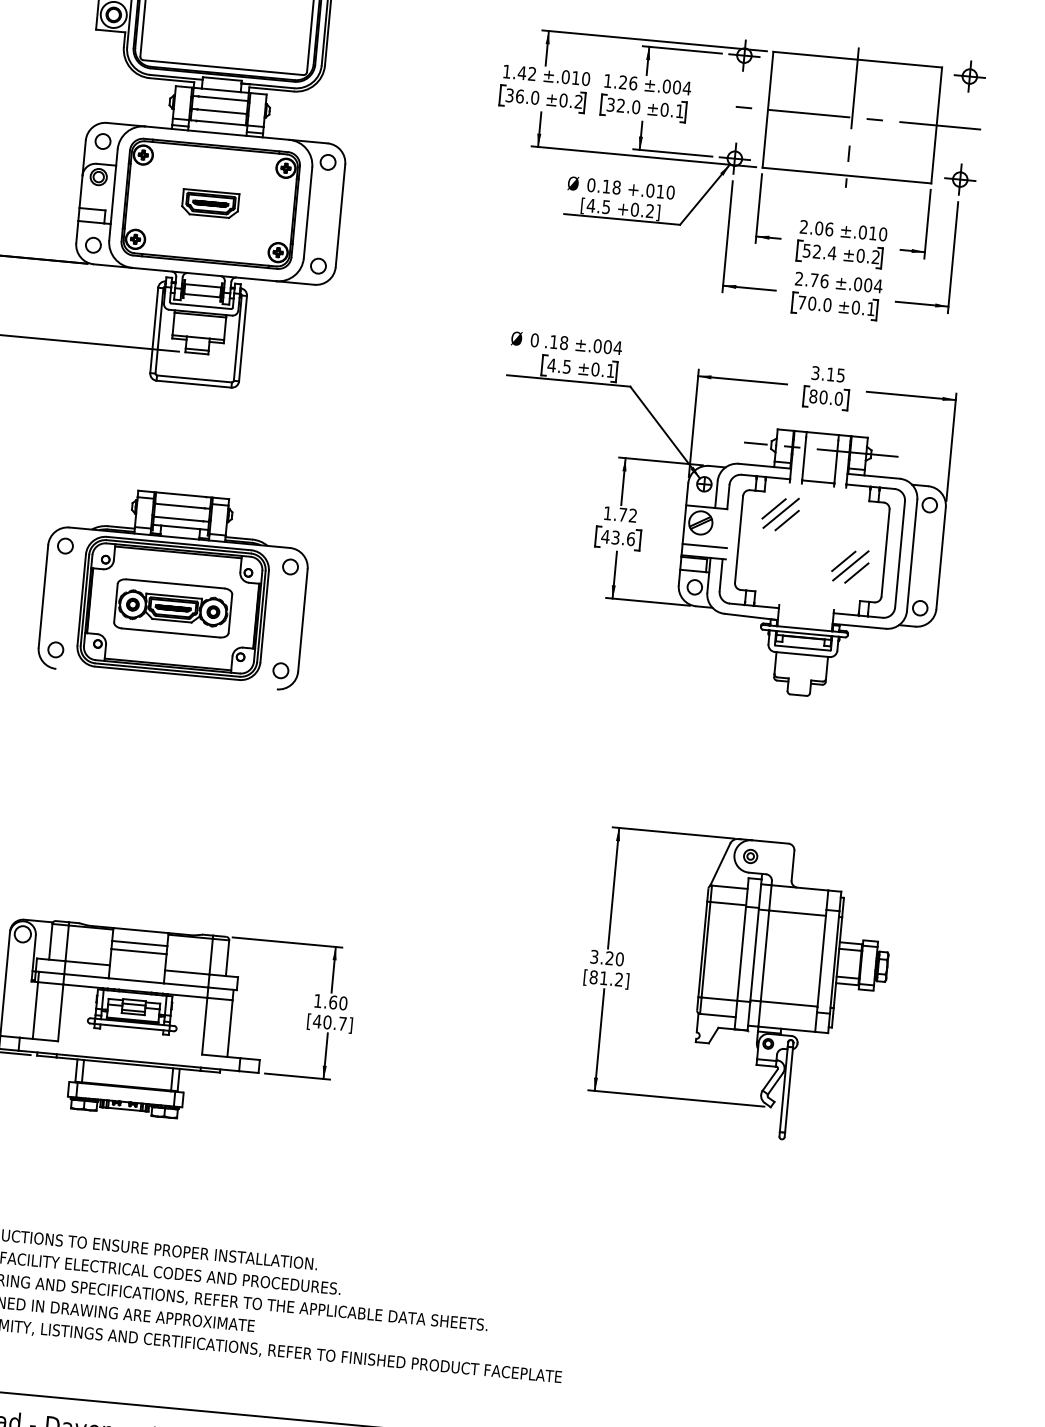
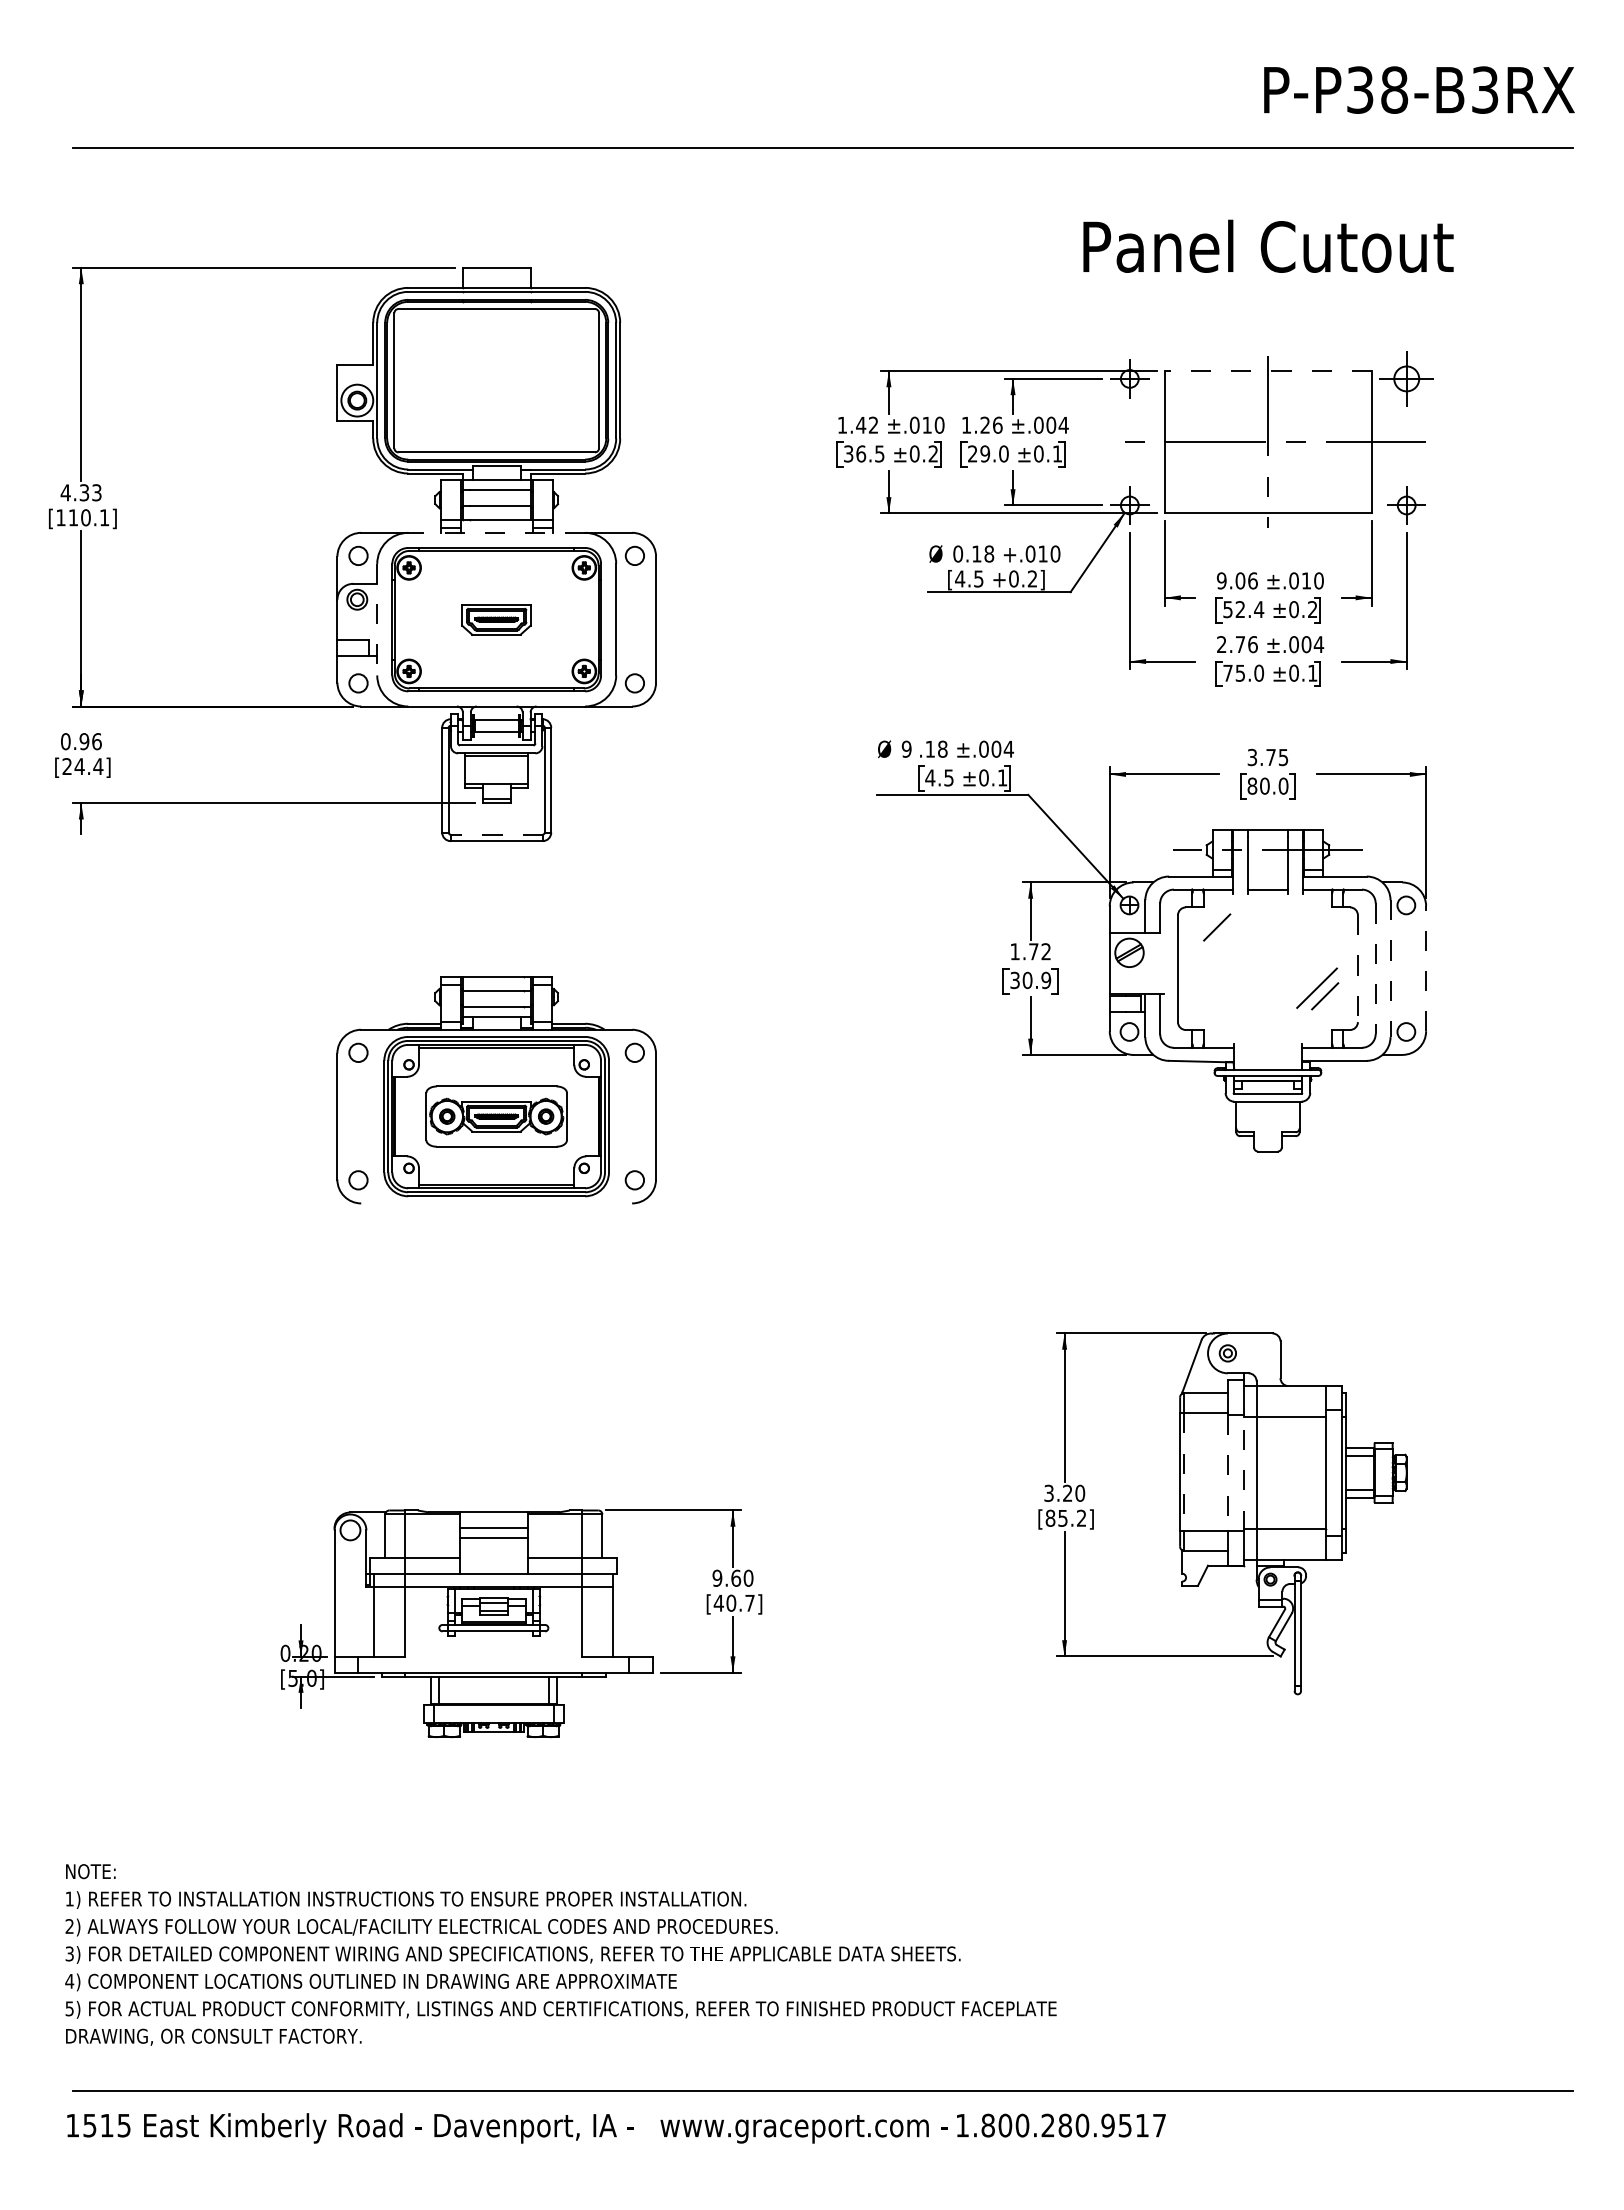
line: (857, 60) -> (1268, 371), solid -> dashed
part: (969, 76) -> (1406, 378), size x1.4
text: (534, 97) -> (879, 453), 36.0 -> 36.5
text: (616, 105) -> (979, 453), 32.0 -> 29.0
line: (217, 132) -> (496, 532), solid -> dashed
line: (113, 194) -> (377, 619), solid -> dashed
text: (803, 226) -> (1221, 580), 2.06 -> 9.06
text: (812, 303) -> (1240, 672), 70.0 -> 75.0
text: (534, 340) -> (906, 749), 0 -> 9
text: (830, 374) -> (1270, 757), 3.15 -> 3.75
line: (194, 378) -> (496, 834), solid -> dashed
line: (781, 512) -> (1226, 931), removed
line: (787, 520) -> (1234, 940), removed
text: (618, 537) -> (1030, 980), 43.6 -> 30.9
line: (704, 545) -> (1136, 980), removed
line: (885, 553) -> (1357, 969), solid -> dashed
line: (899, 555) -> (1375, 969), solid -> dashed
line: (912, 556) -> (1390, 969), solid -> dashed
line: (941, 558) -> (1426, 968), solid -> dashed
line: (843, 561) -> (1307, 983), removed
line: (706, 950) -> (1184, 1472), solid -> dashed
line: (741, 953) -> (1227, 1472), solid -> dashed
line: (754, 954) -> (1243, 1472), solid -> dashed
text: (603, 978) -> (1062, 1518), [81.2] -> [85.2]
text: (318, 1000) -> (717, 1577), 1.60 -> 9.60

